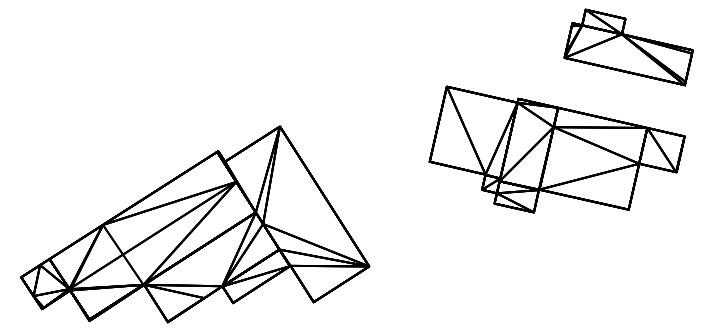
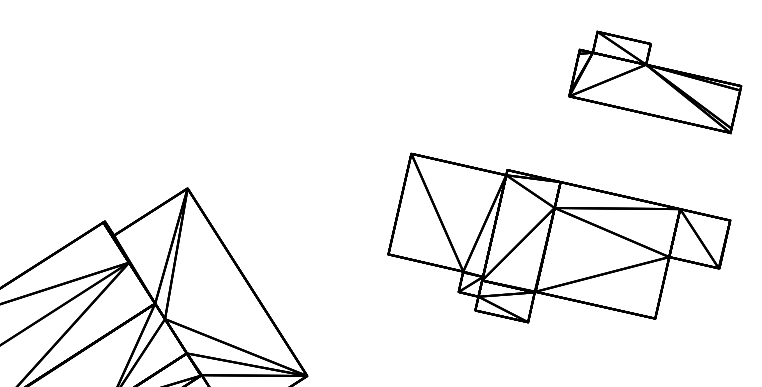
part: (556, 149) -> (558, 237), moved

